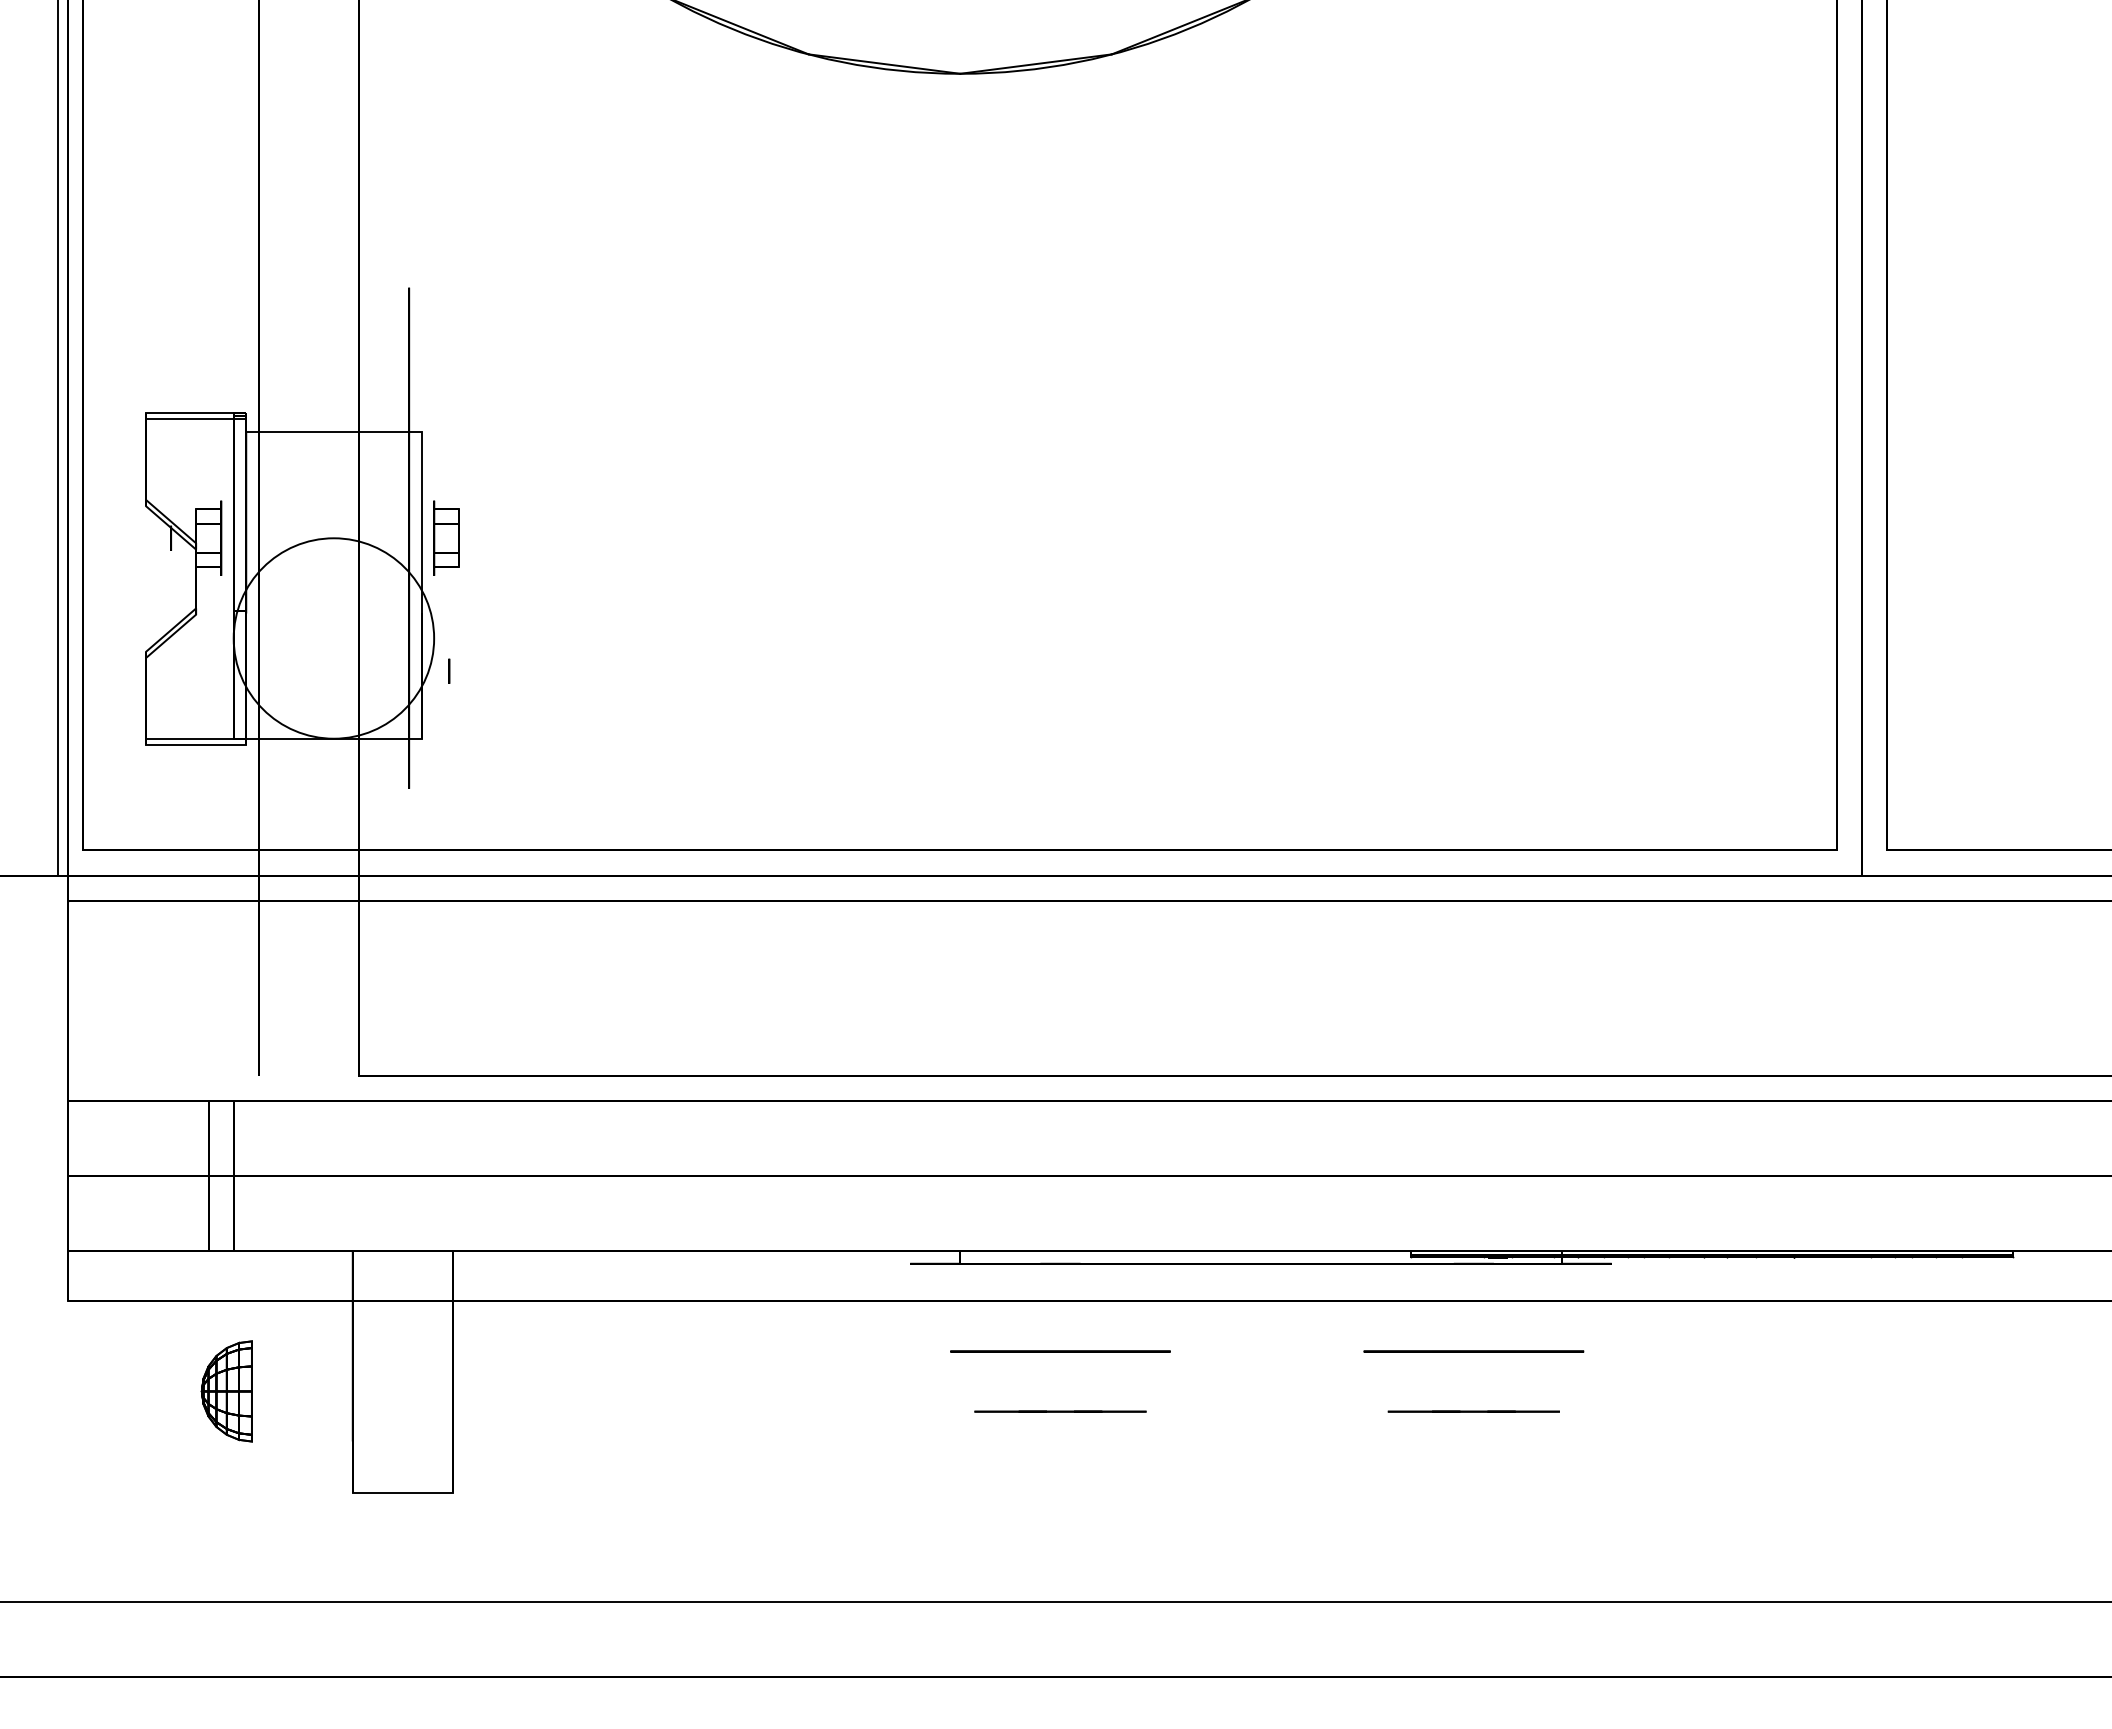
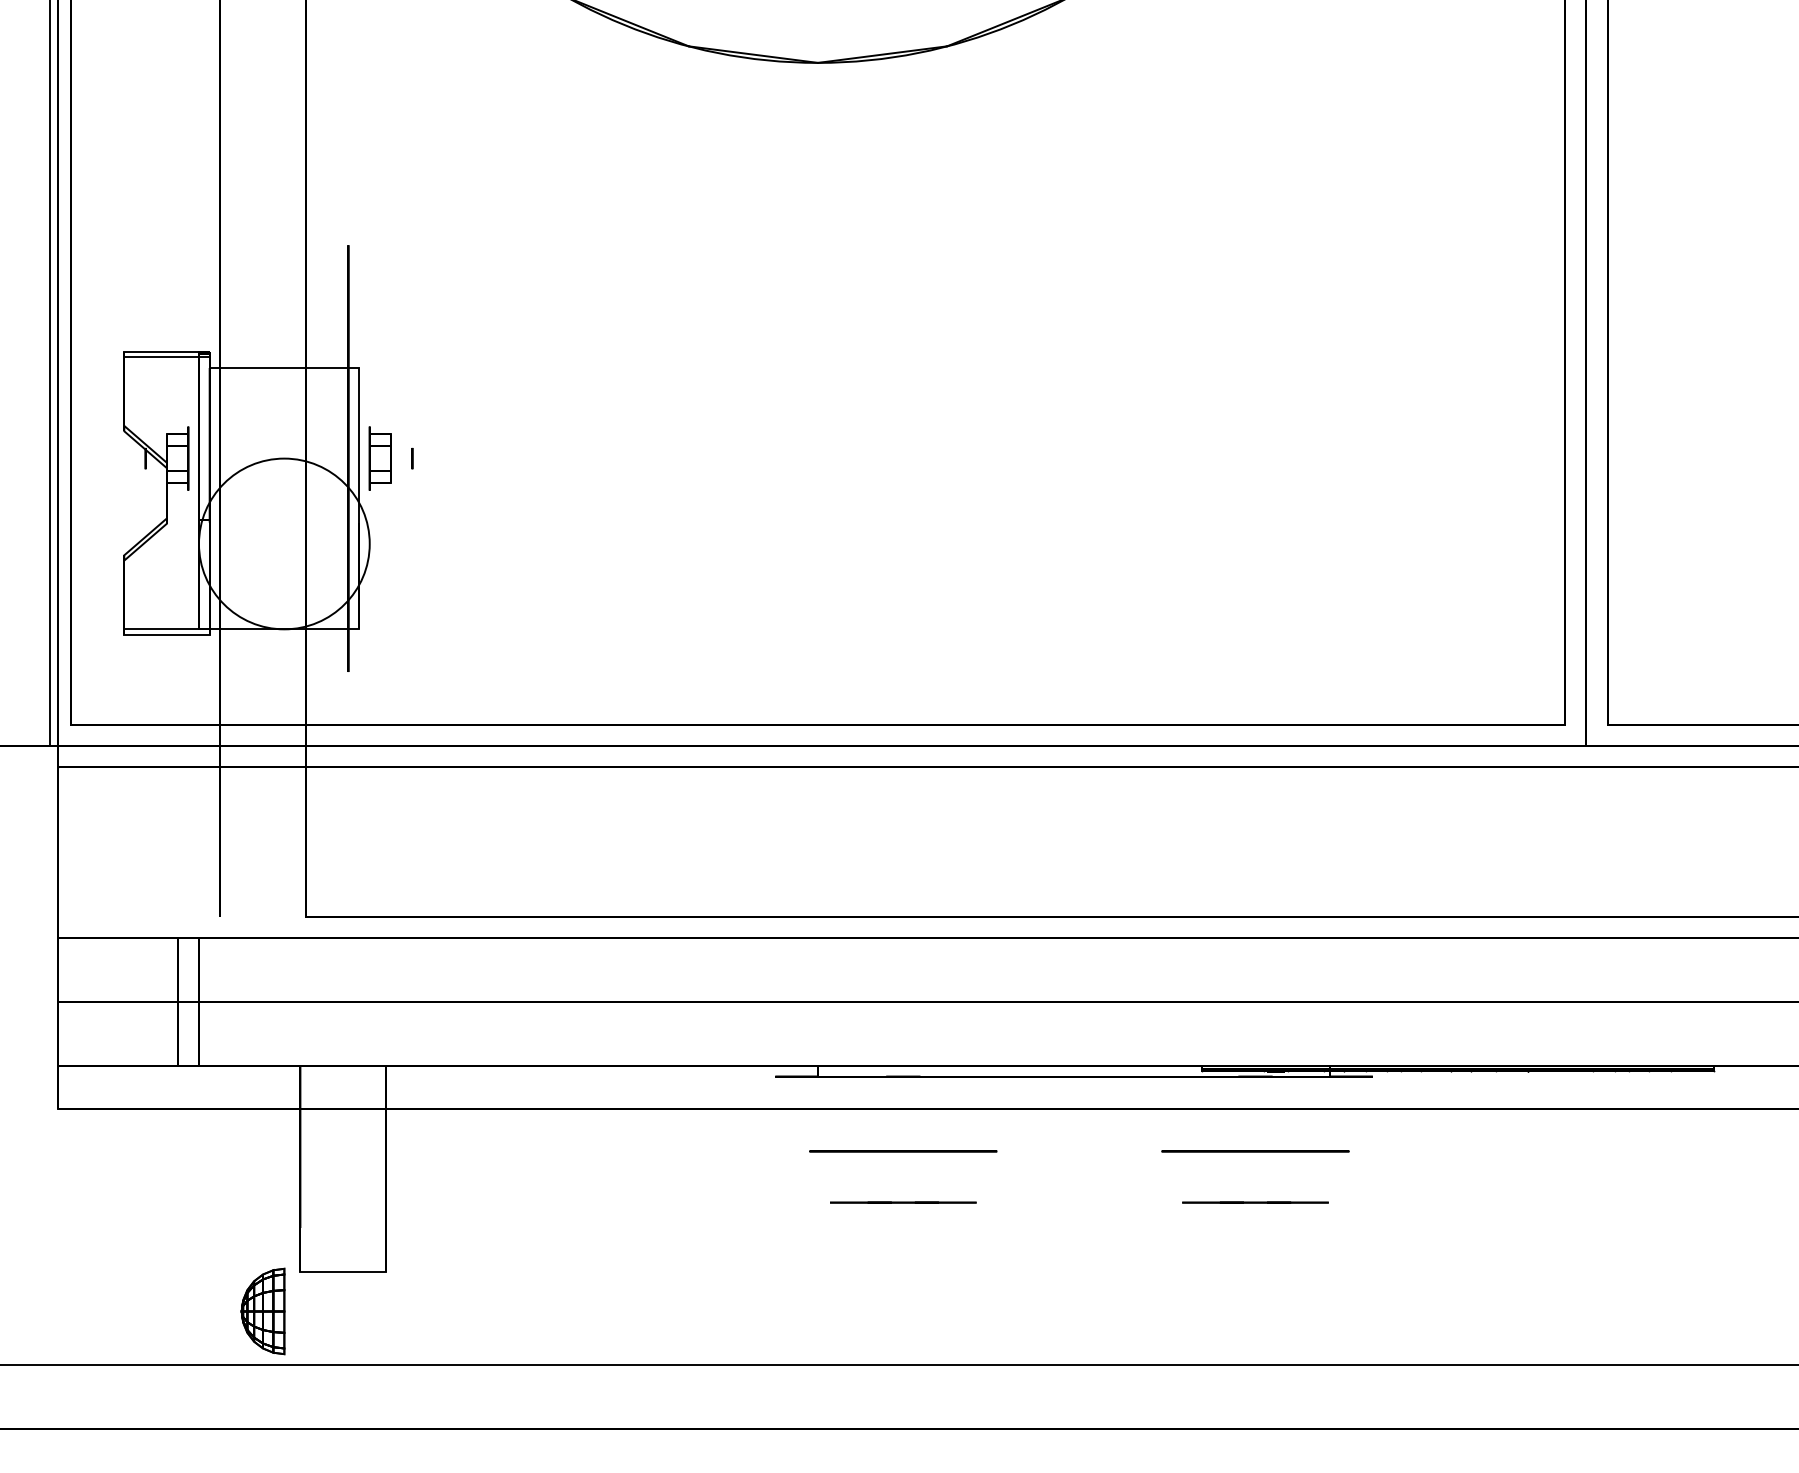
circle: (449, 670) -> (412, 457), moved
part: (226, 1391) -> (262, 1311), moved

